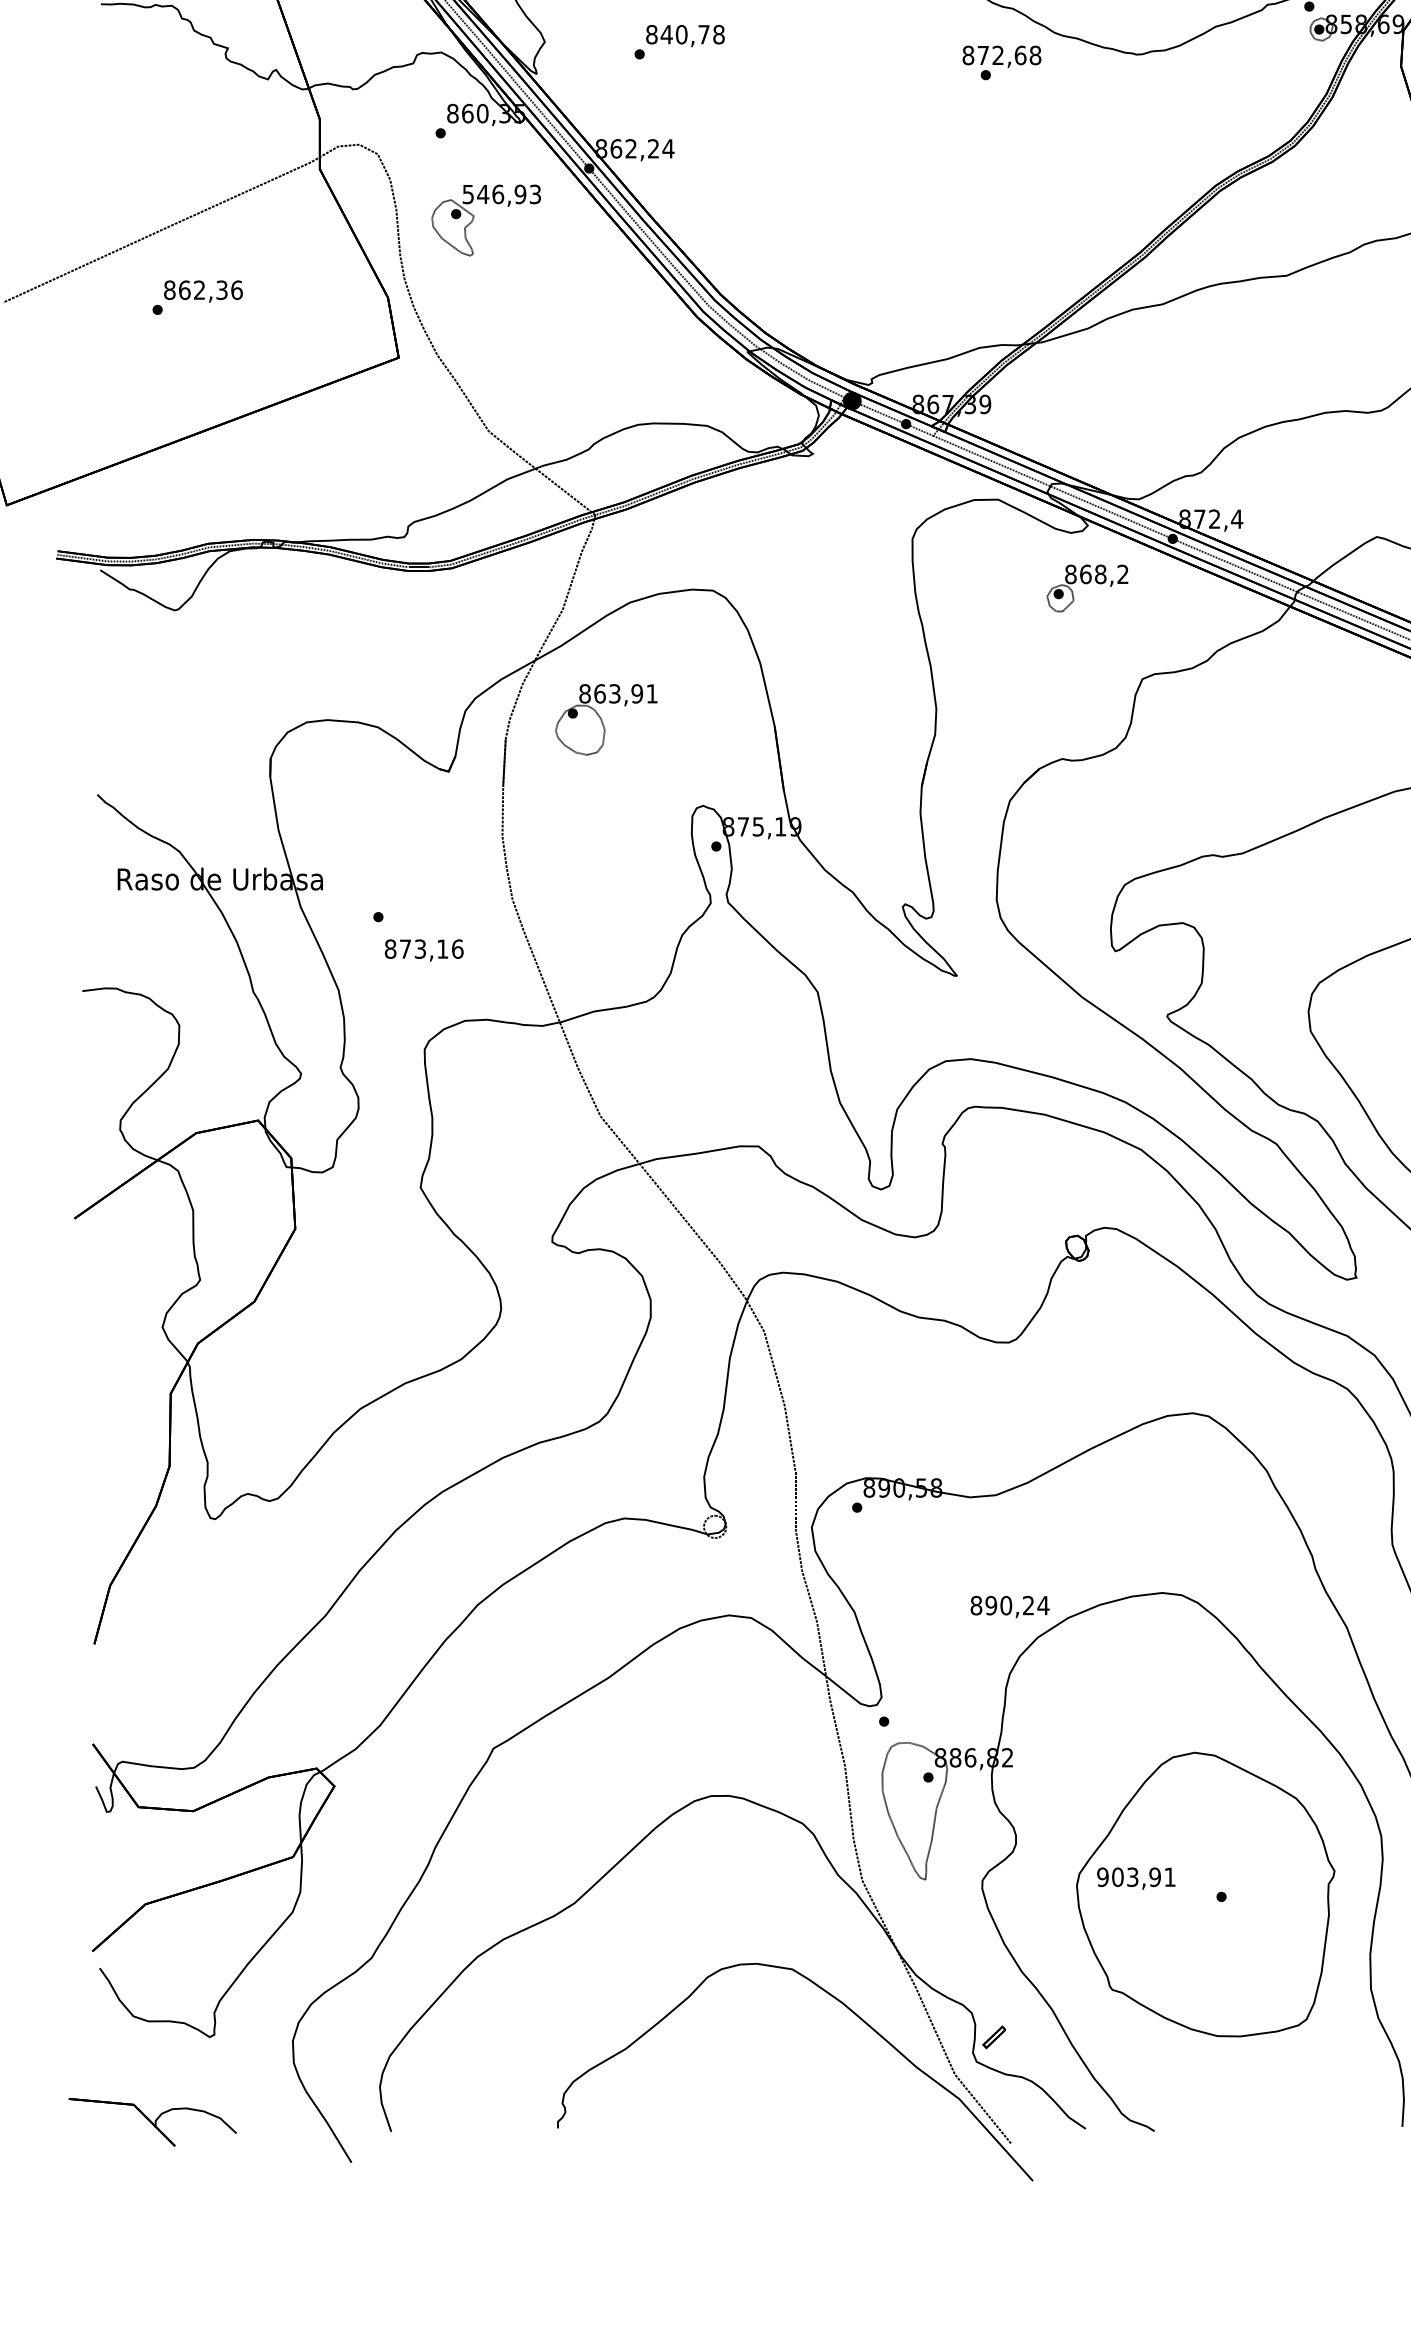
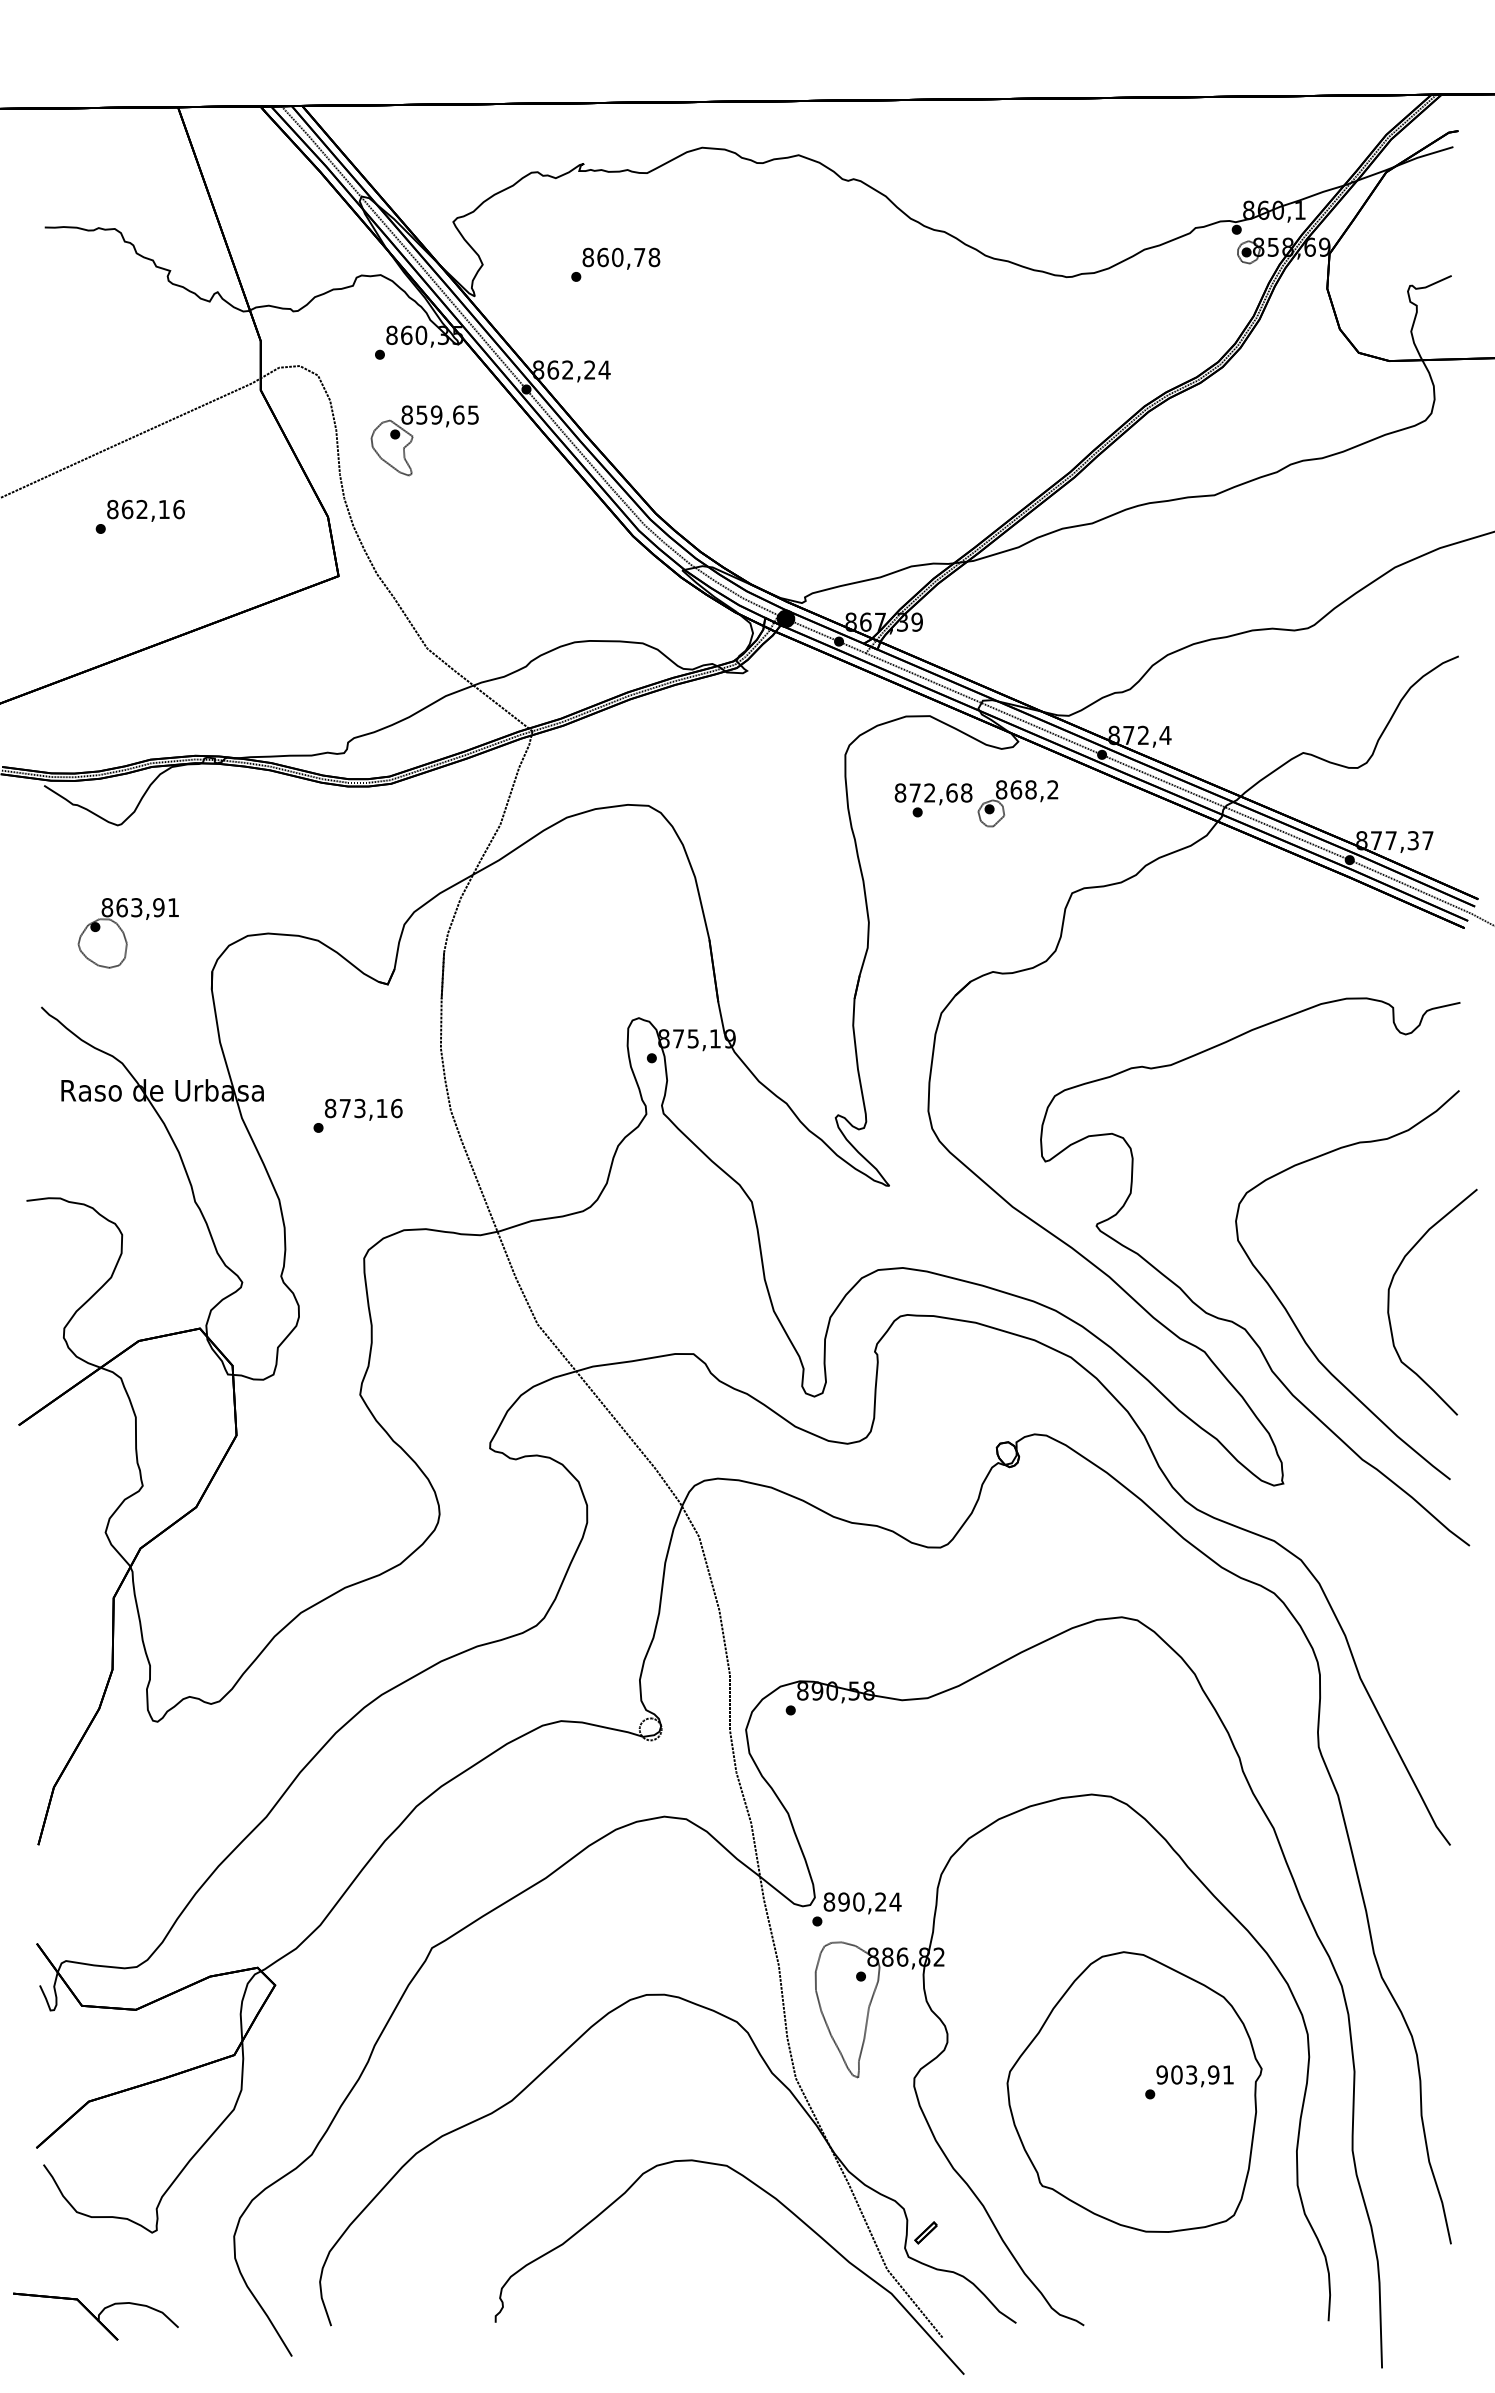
text: (666, 34) -> (602, 257), 840,78 -> 860,78
text: (1001, 63) -> (933, 800), moved
text: (501, 193) -> (439, 414), 546,93 -> 859,65
text: (221, 290) -> (163, 509), 862,36 -> 862,16
part: (605, 720) -> (127, 933), moved
text: (423, 950) -> (363, 1109), moved
text: (1009, 1607) -> (862, 1903), moved
text: (1135, 1878) -> (1194, 2076), moved

